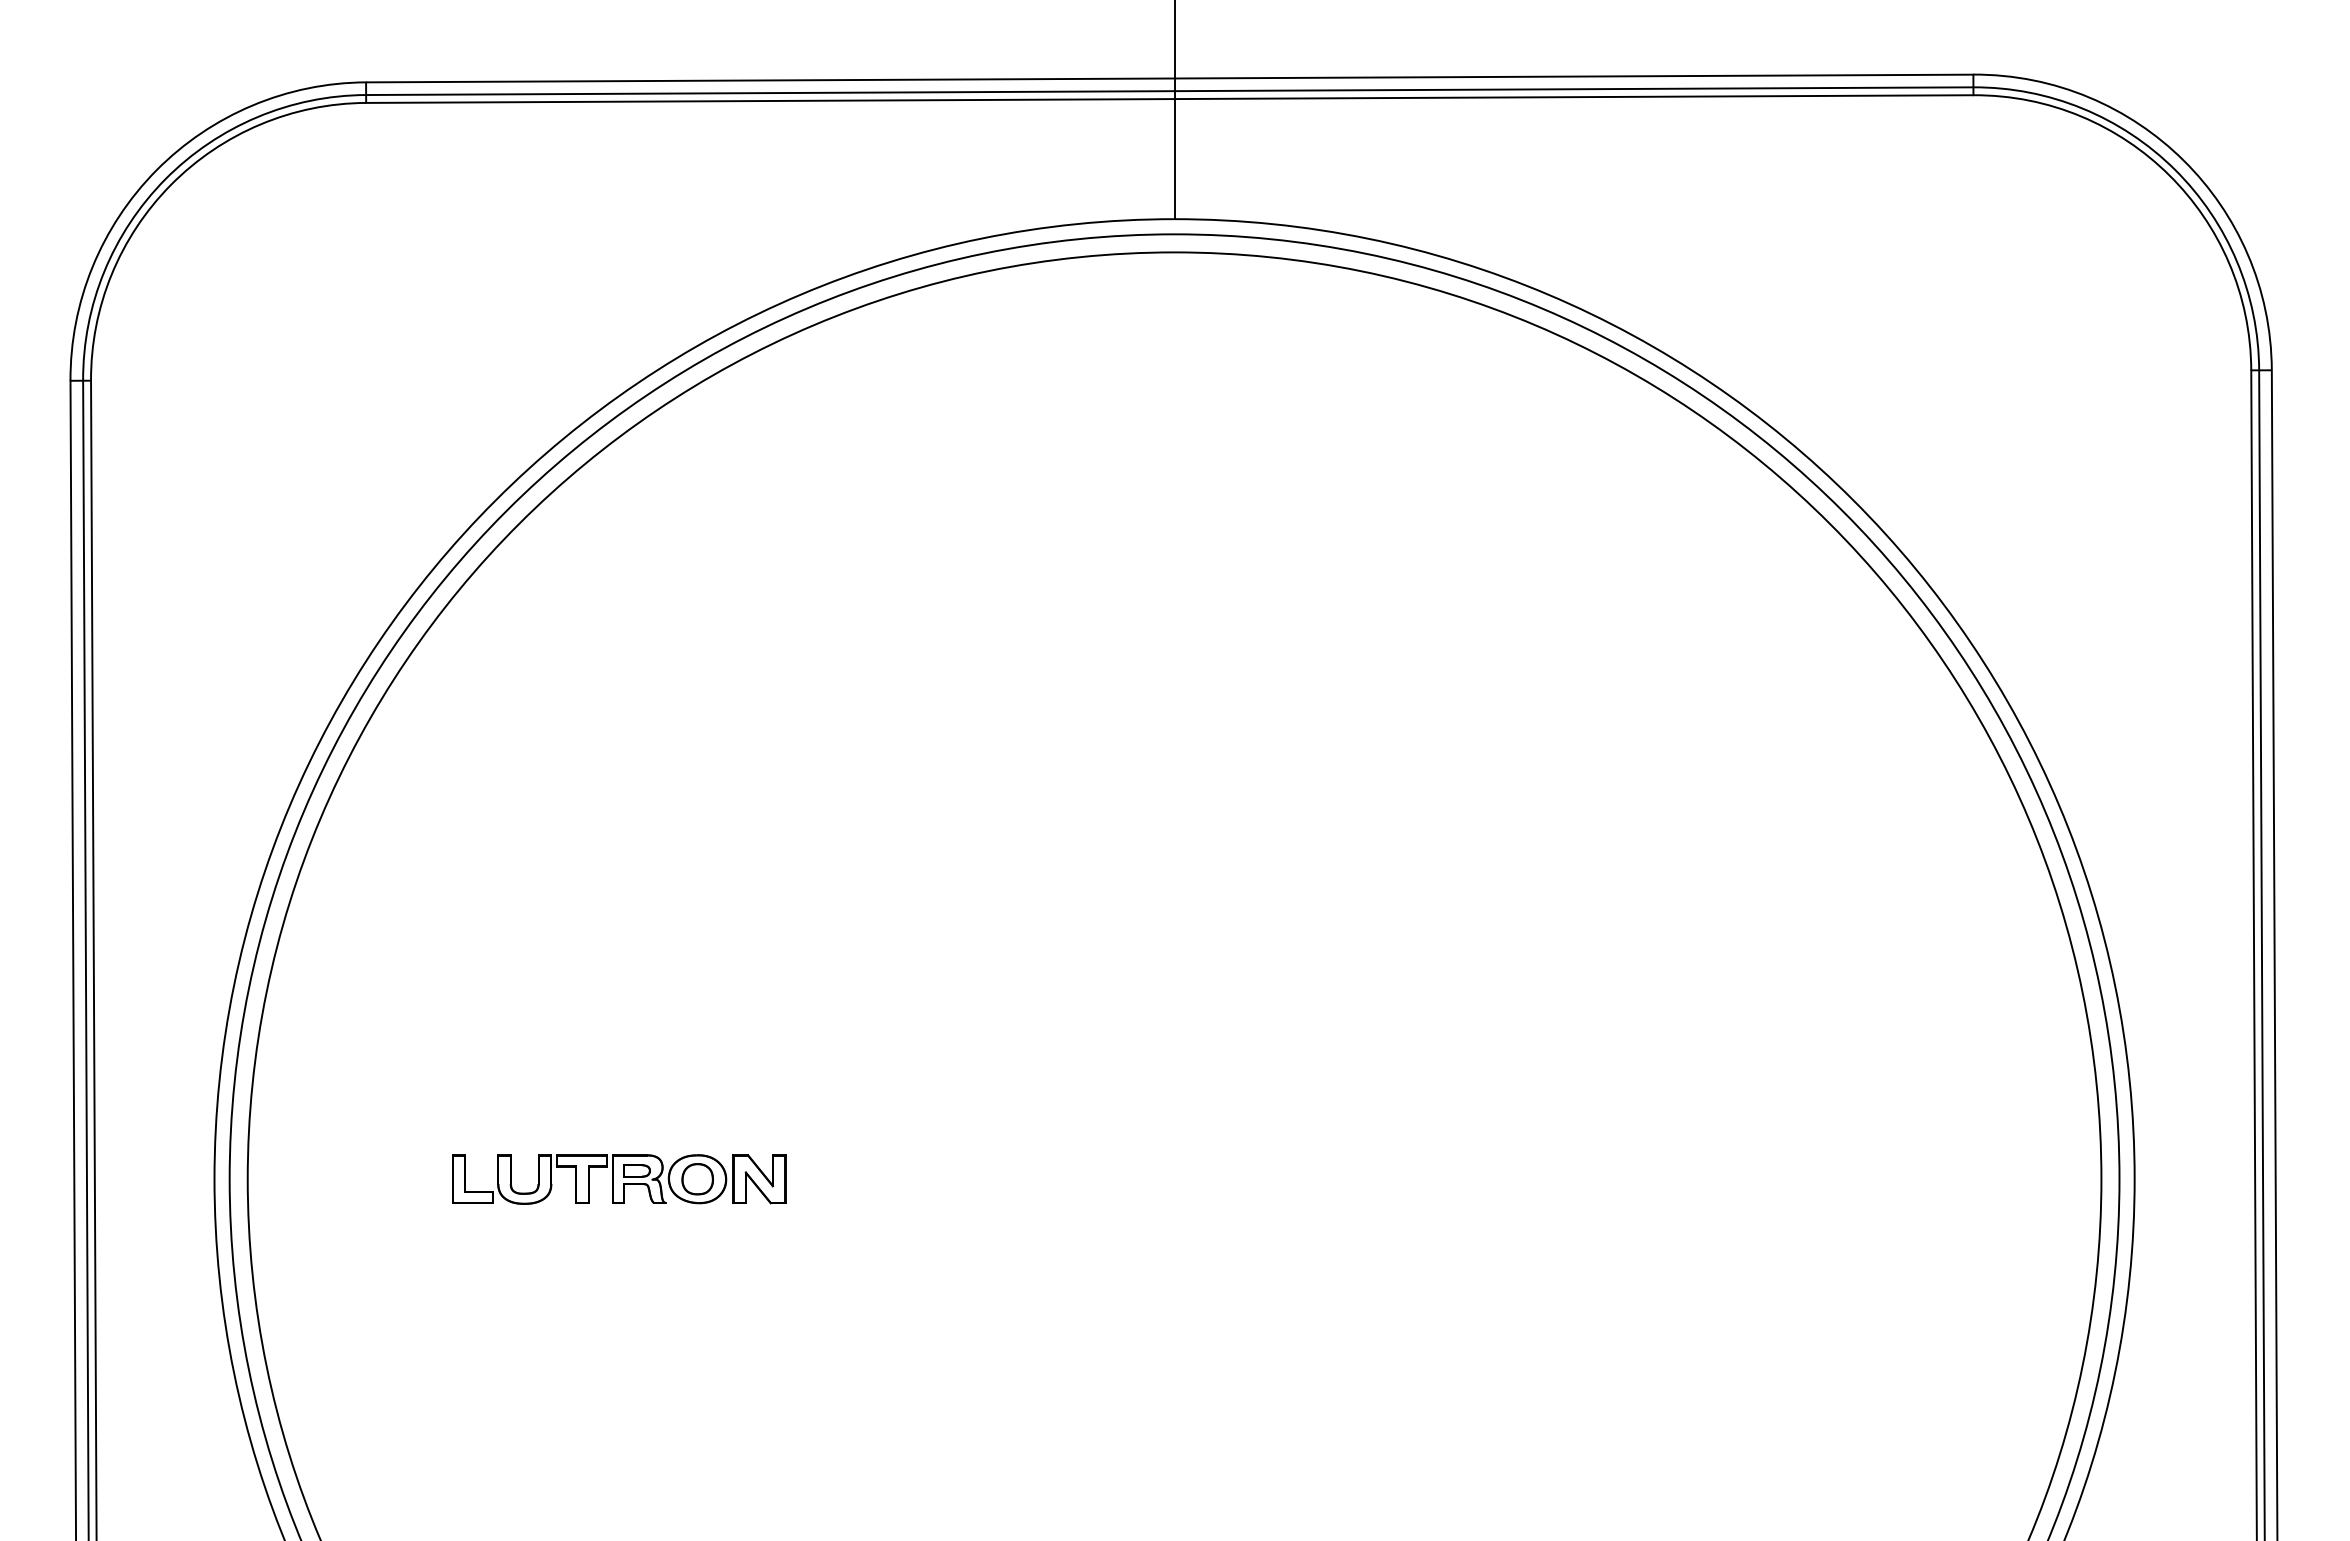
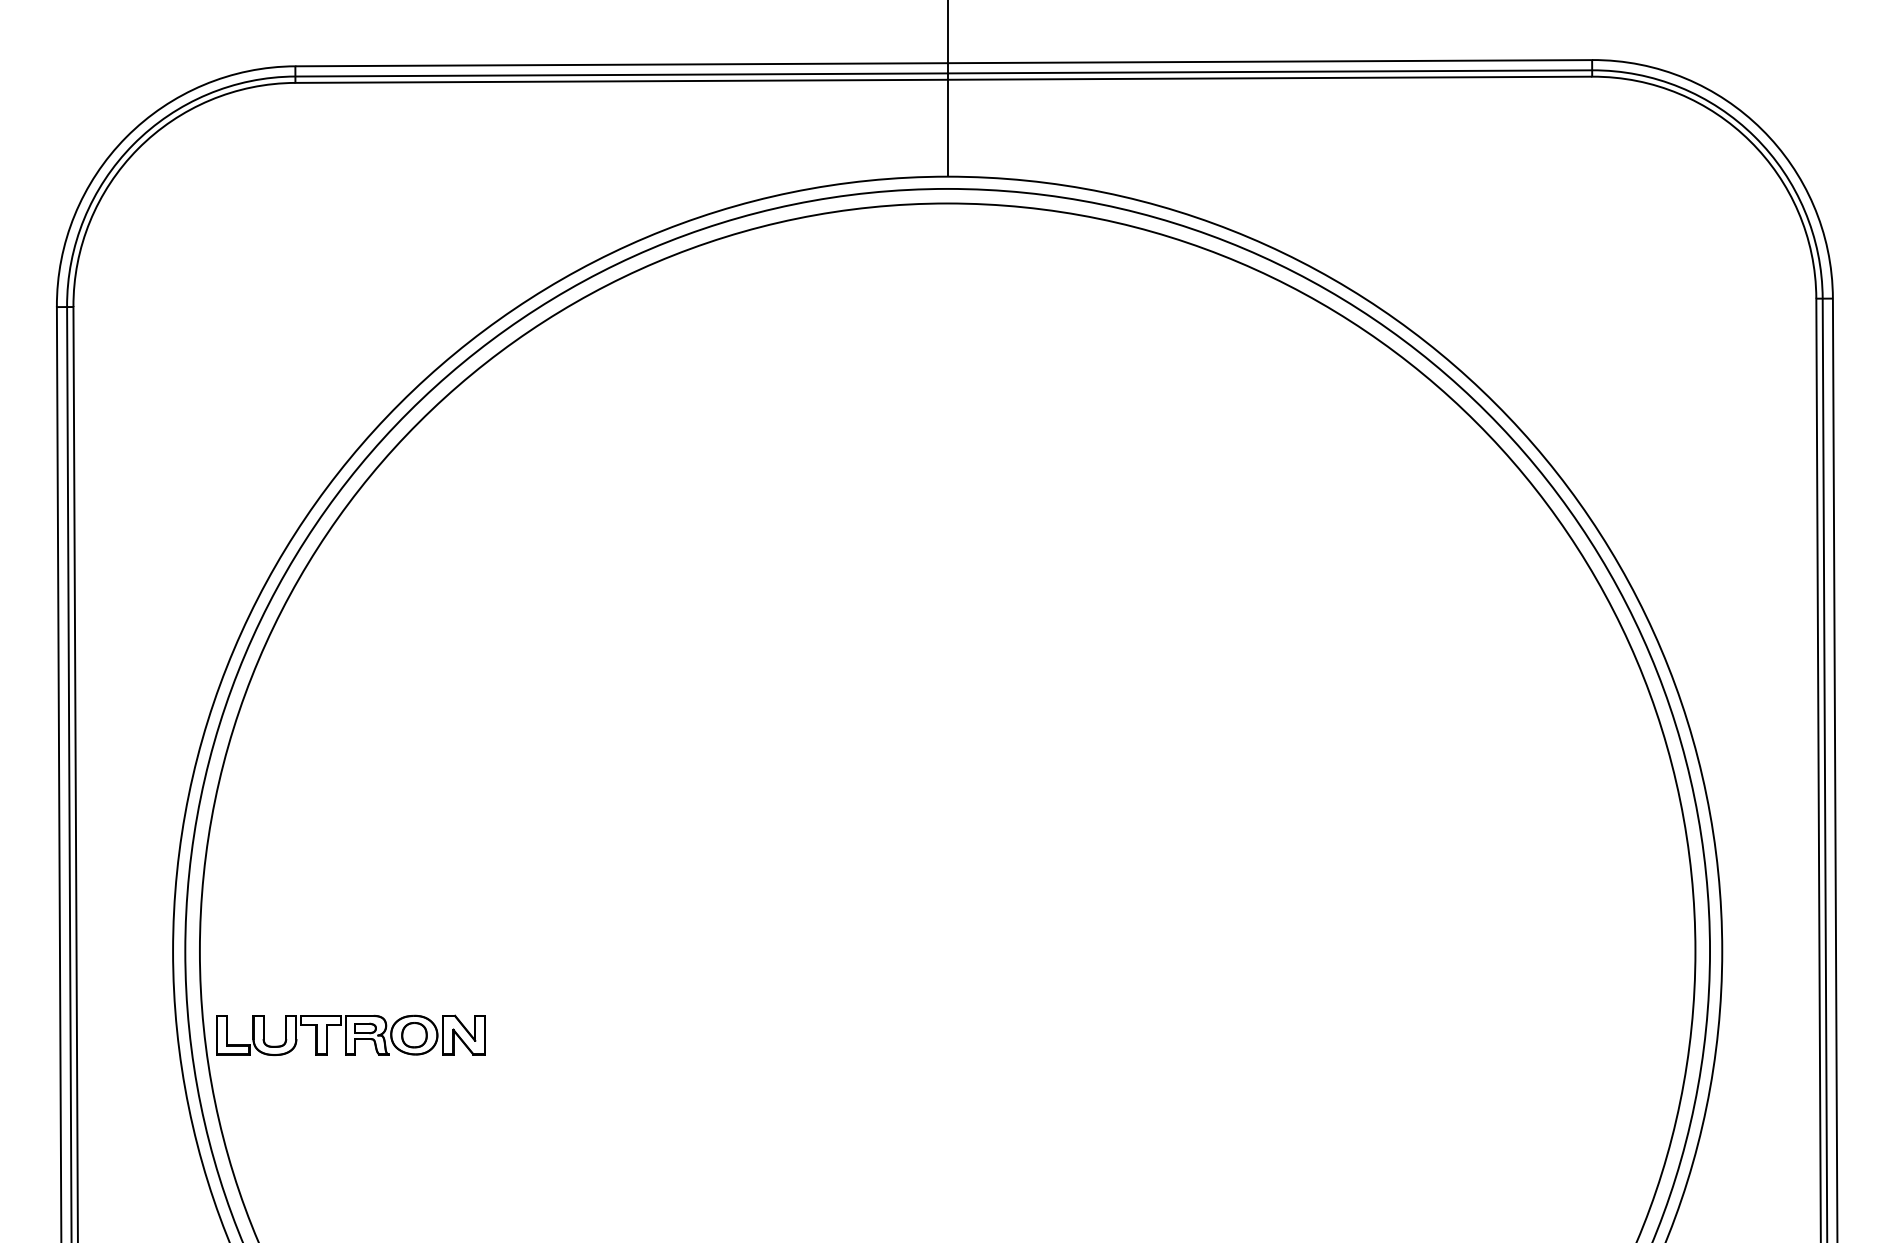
part: (619, 1179) -> (351, 1035), moved

